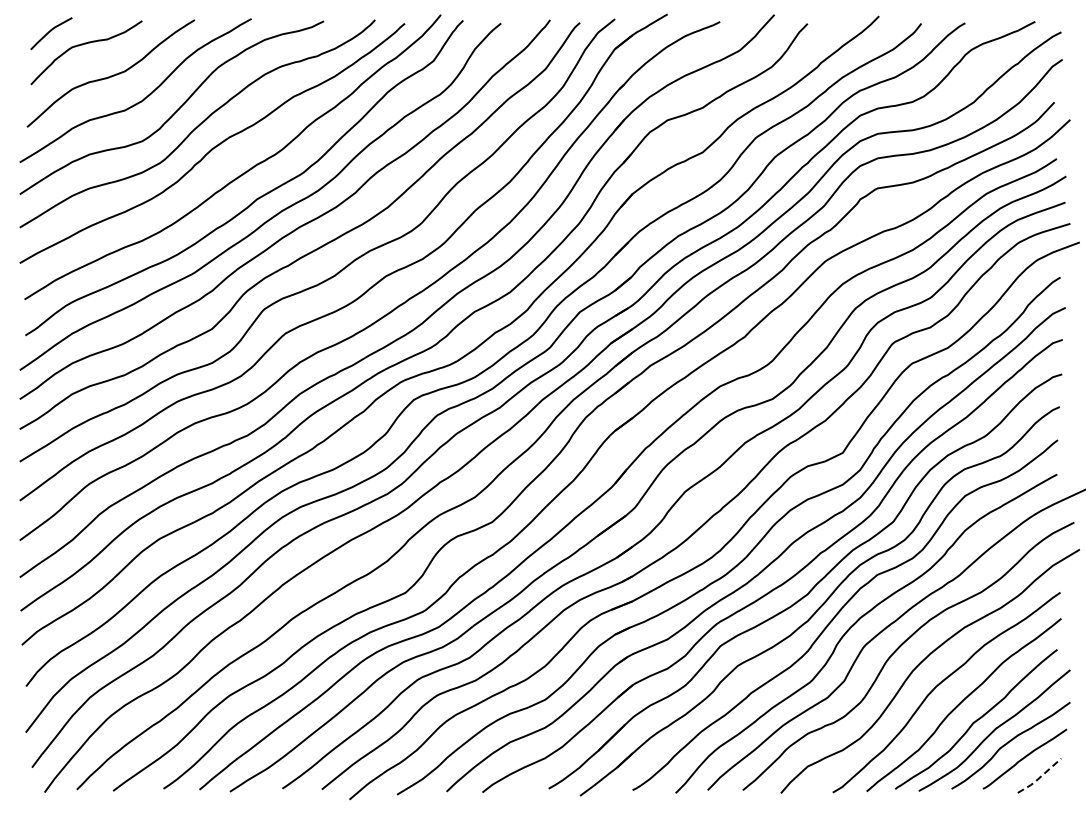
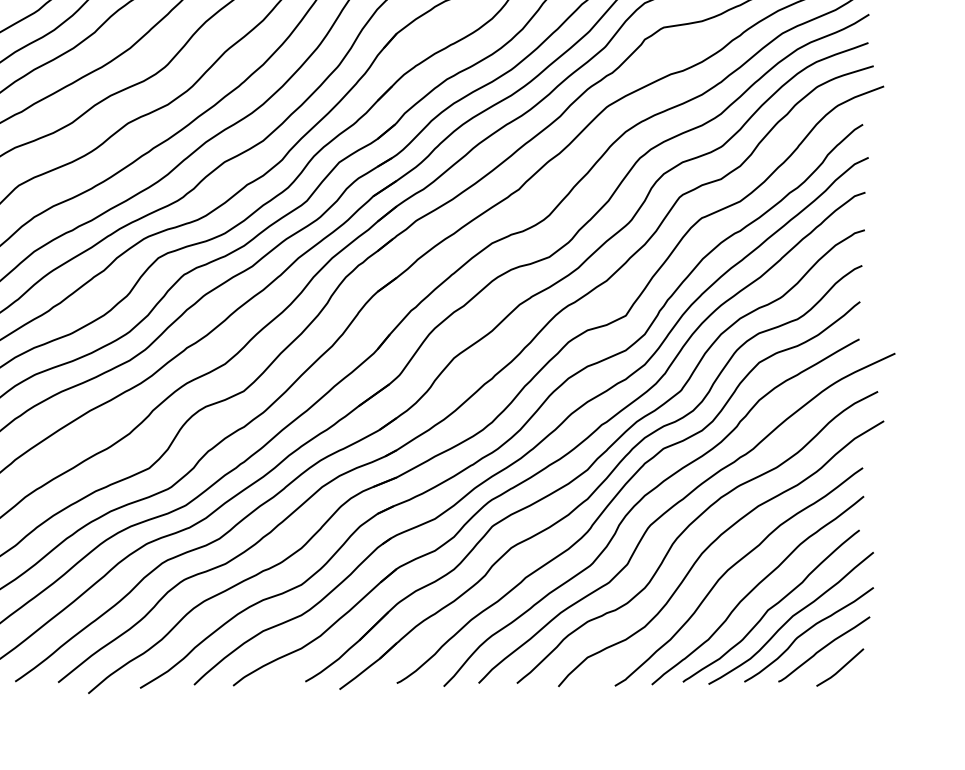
line: (1039, 777) -> (840, 669), dashed -> solid

